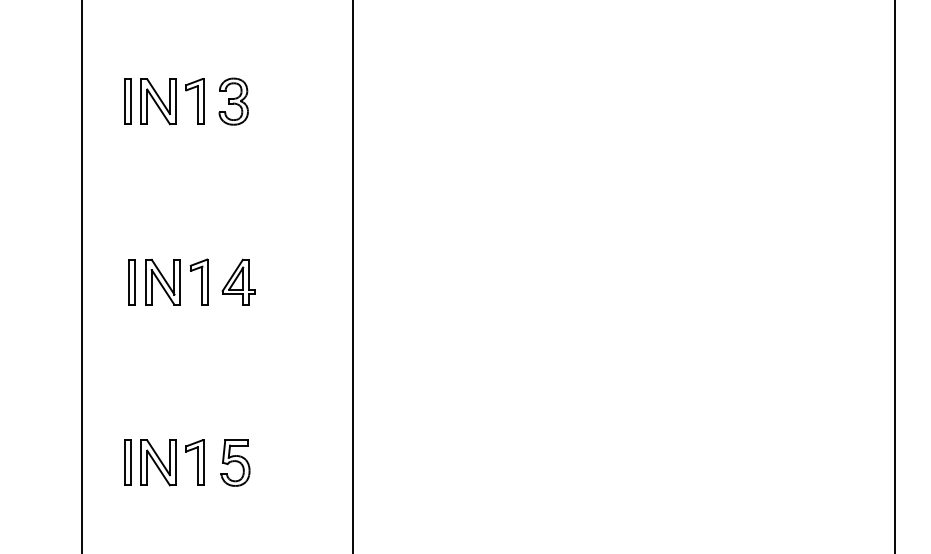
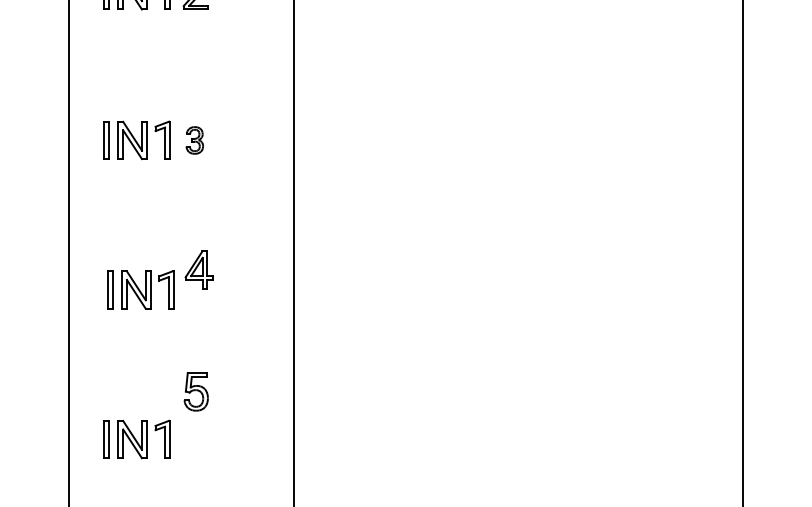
part: (233, 101) -> (194, 140), size x0.7
part: (238, 281) -> (198, 269), moved
part: (234, 462) -> (195, 391), moved

